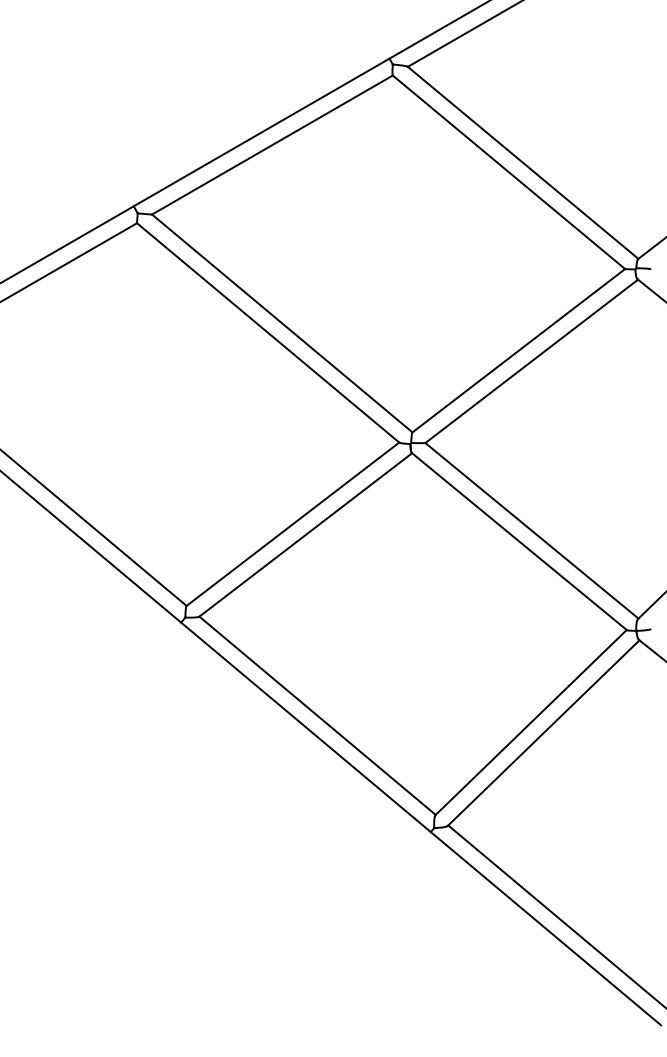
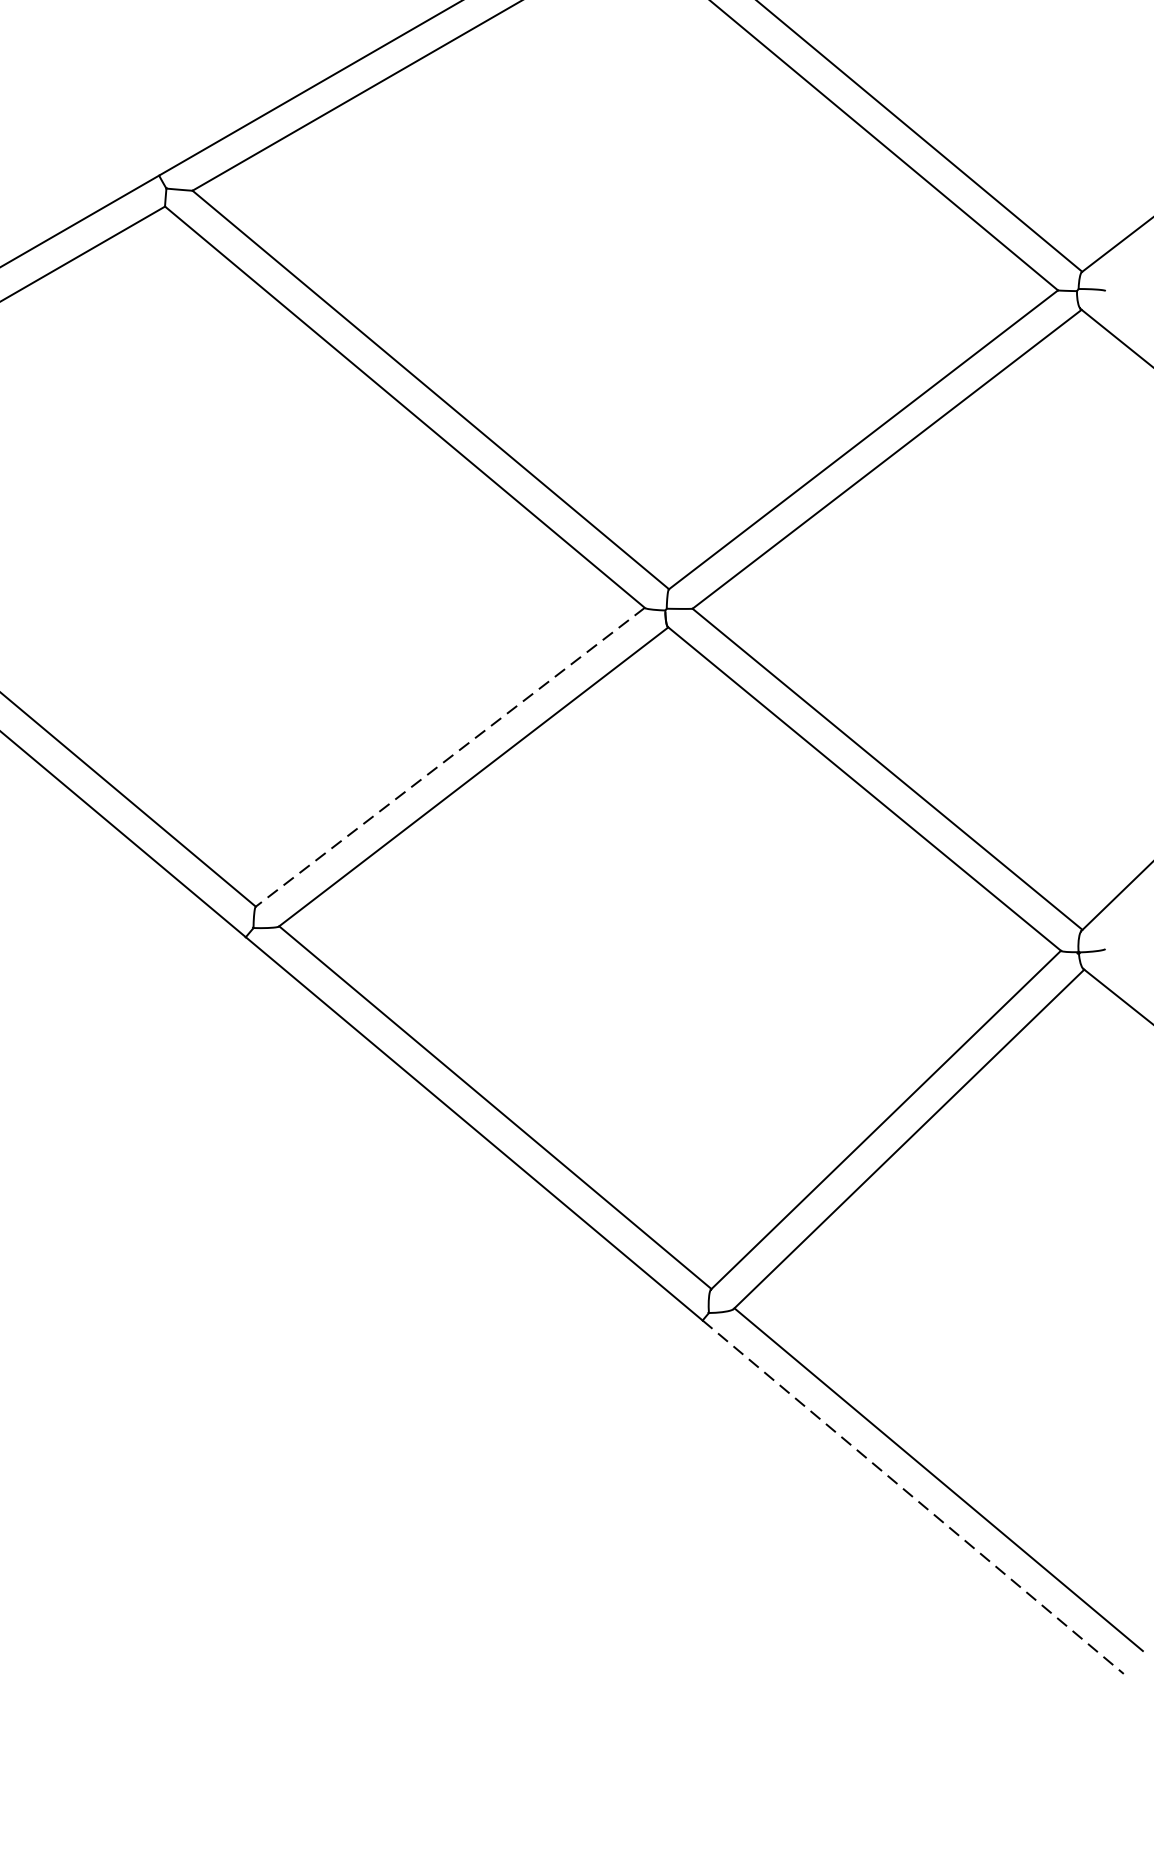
line: (292, 524) -> (449, 757), solid -> dashed
line: (546, 929) -> (914, 1498), solid -> dashed

